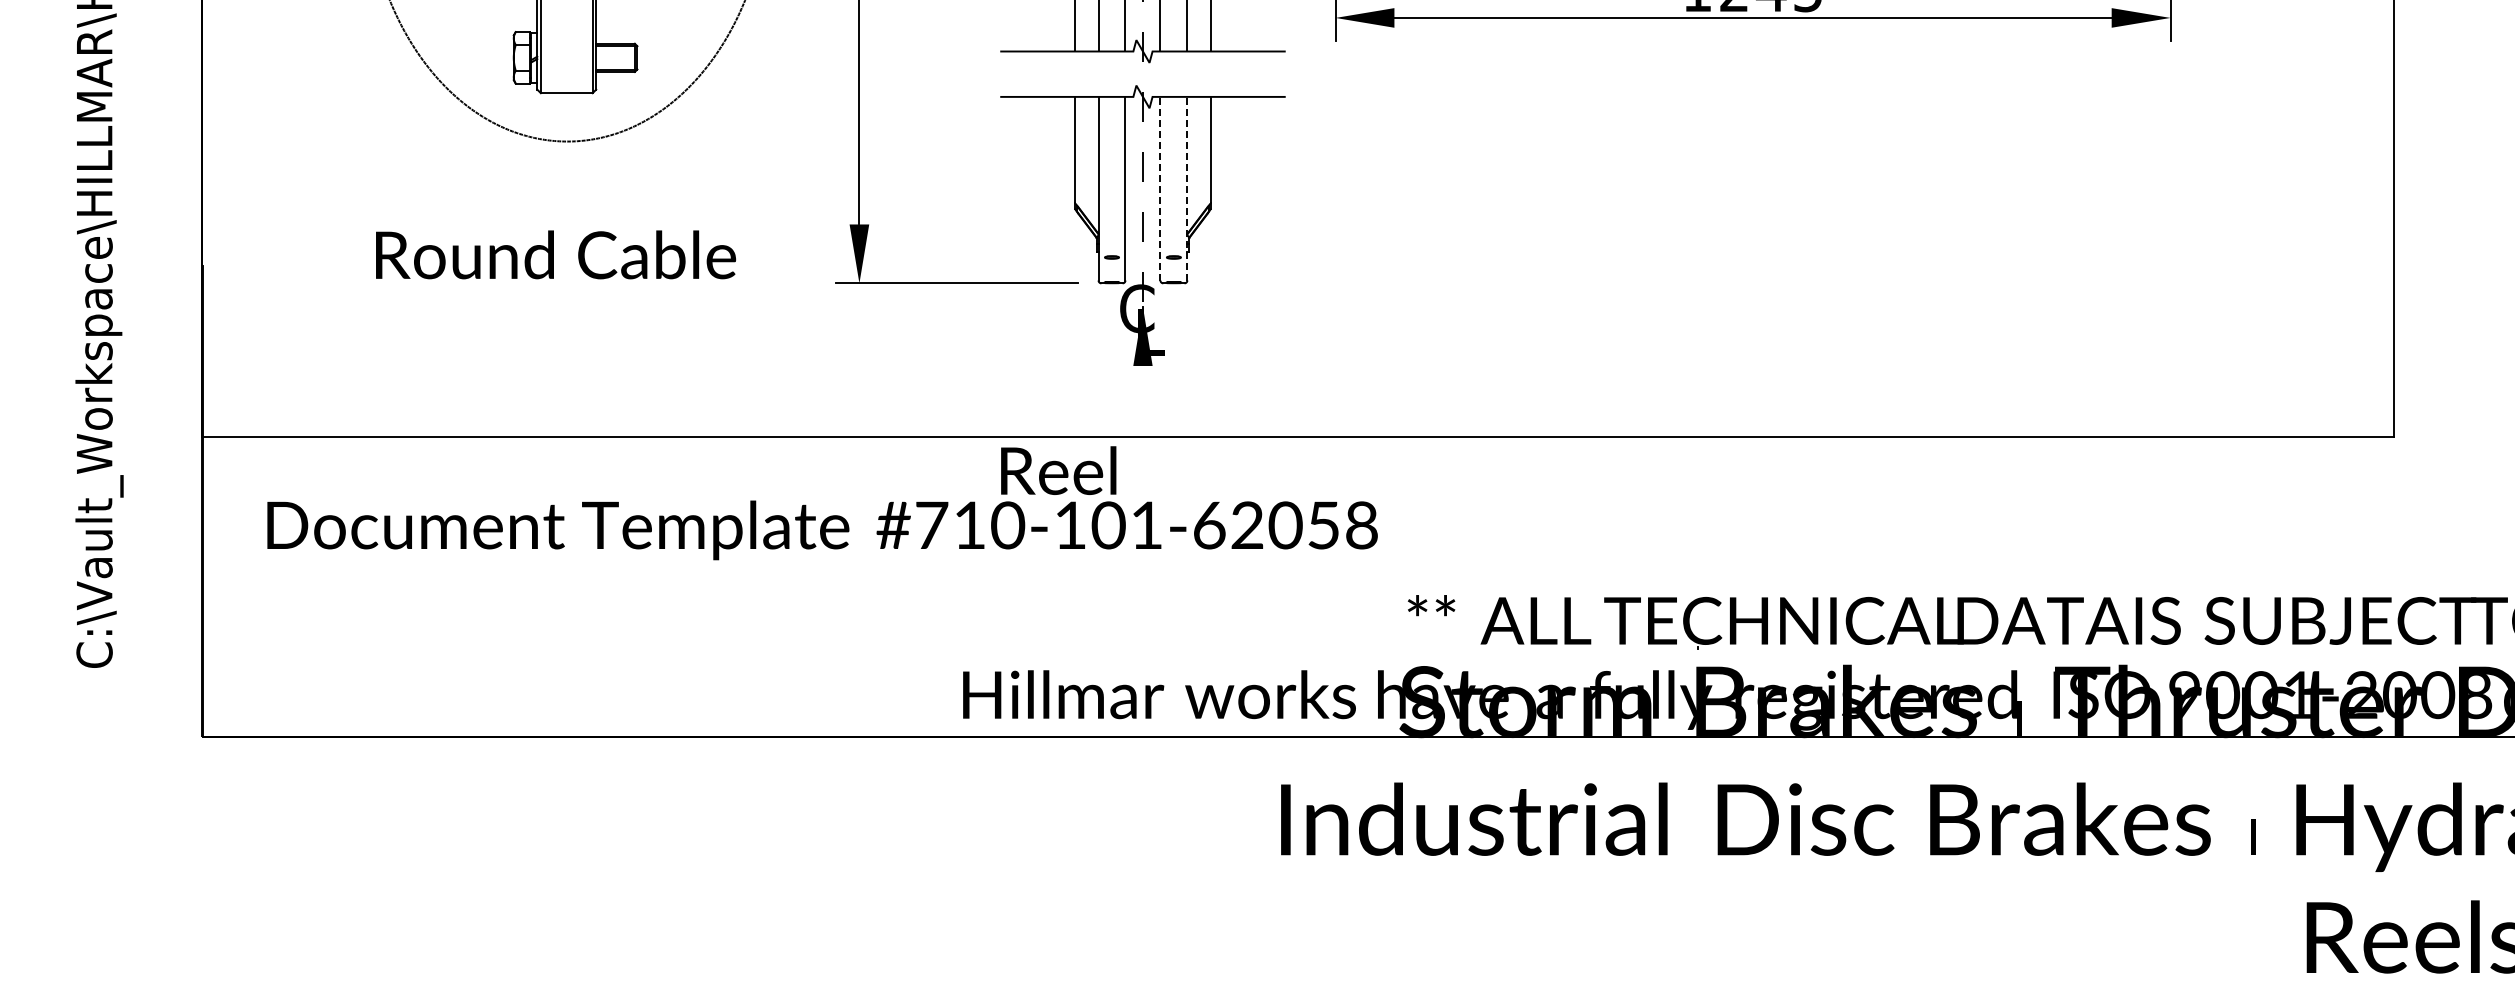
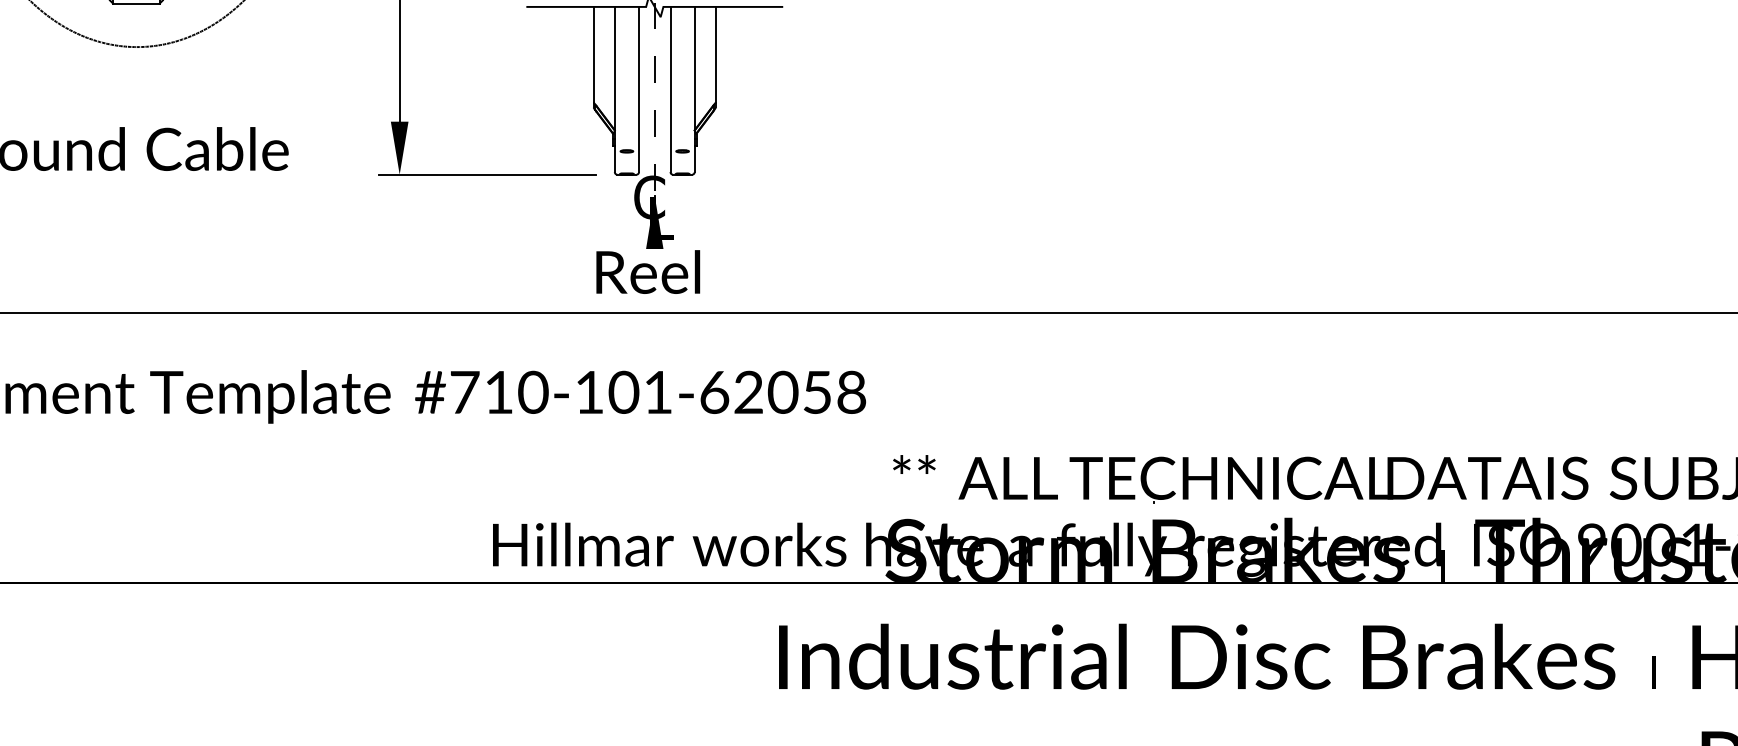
line: (1160, 188) -> (670, 89), dashed -> solid
line: (1187, 188) -> (694, 89), dashed -> solid
text: (1058, 470) -> (648, 271), moved

